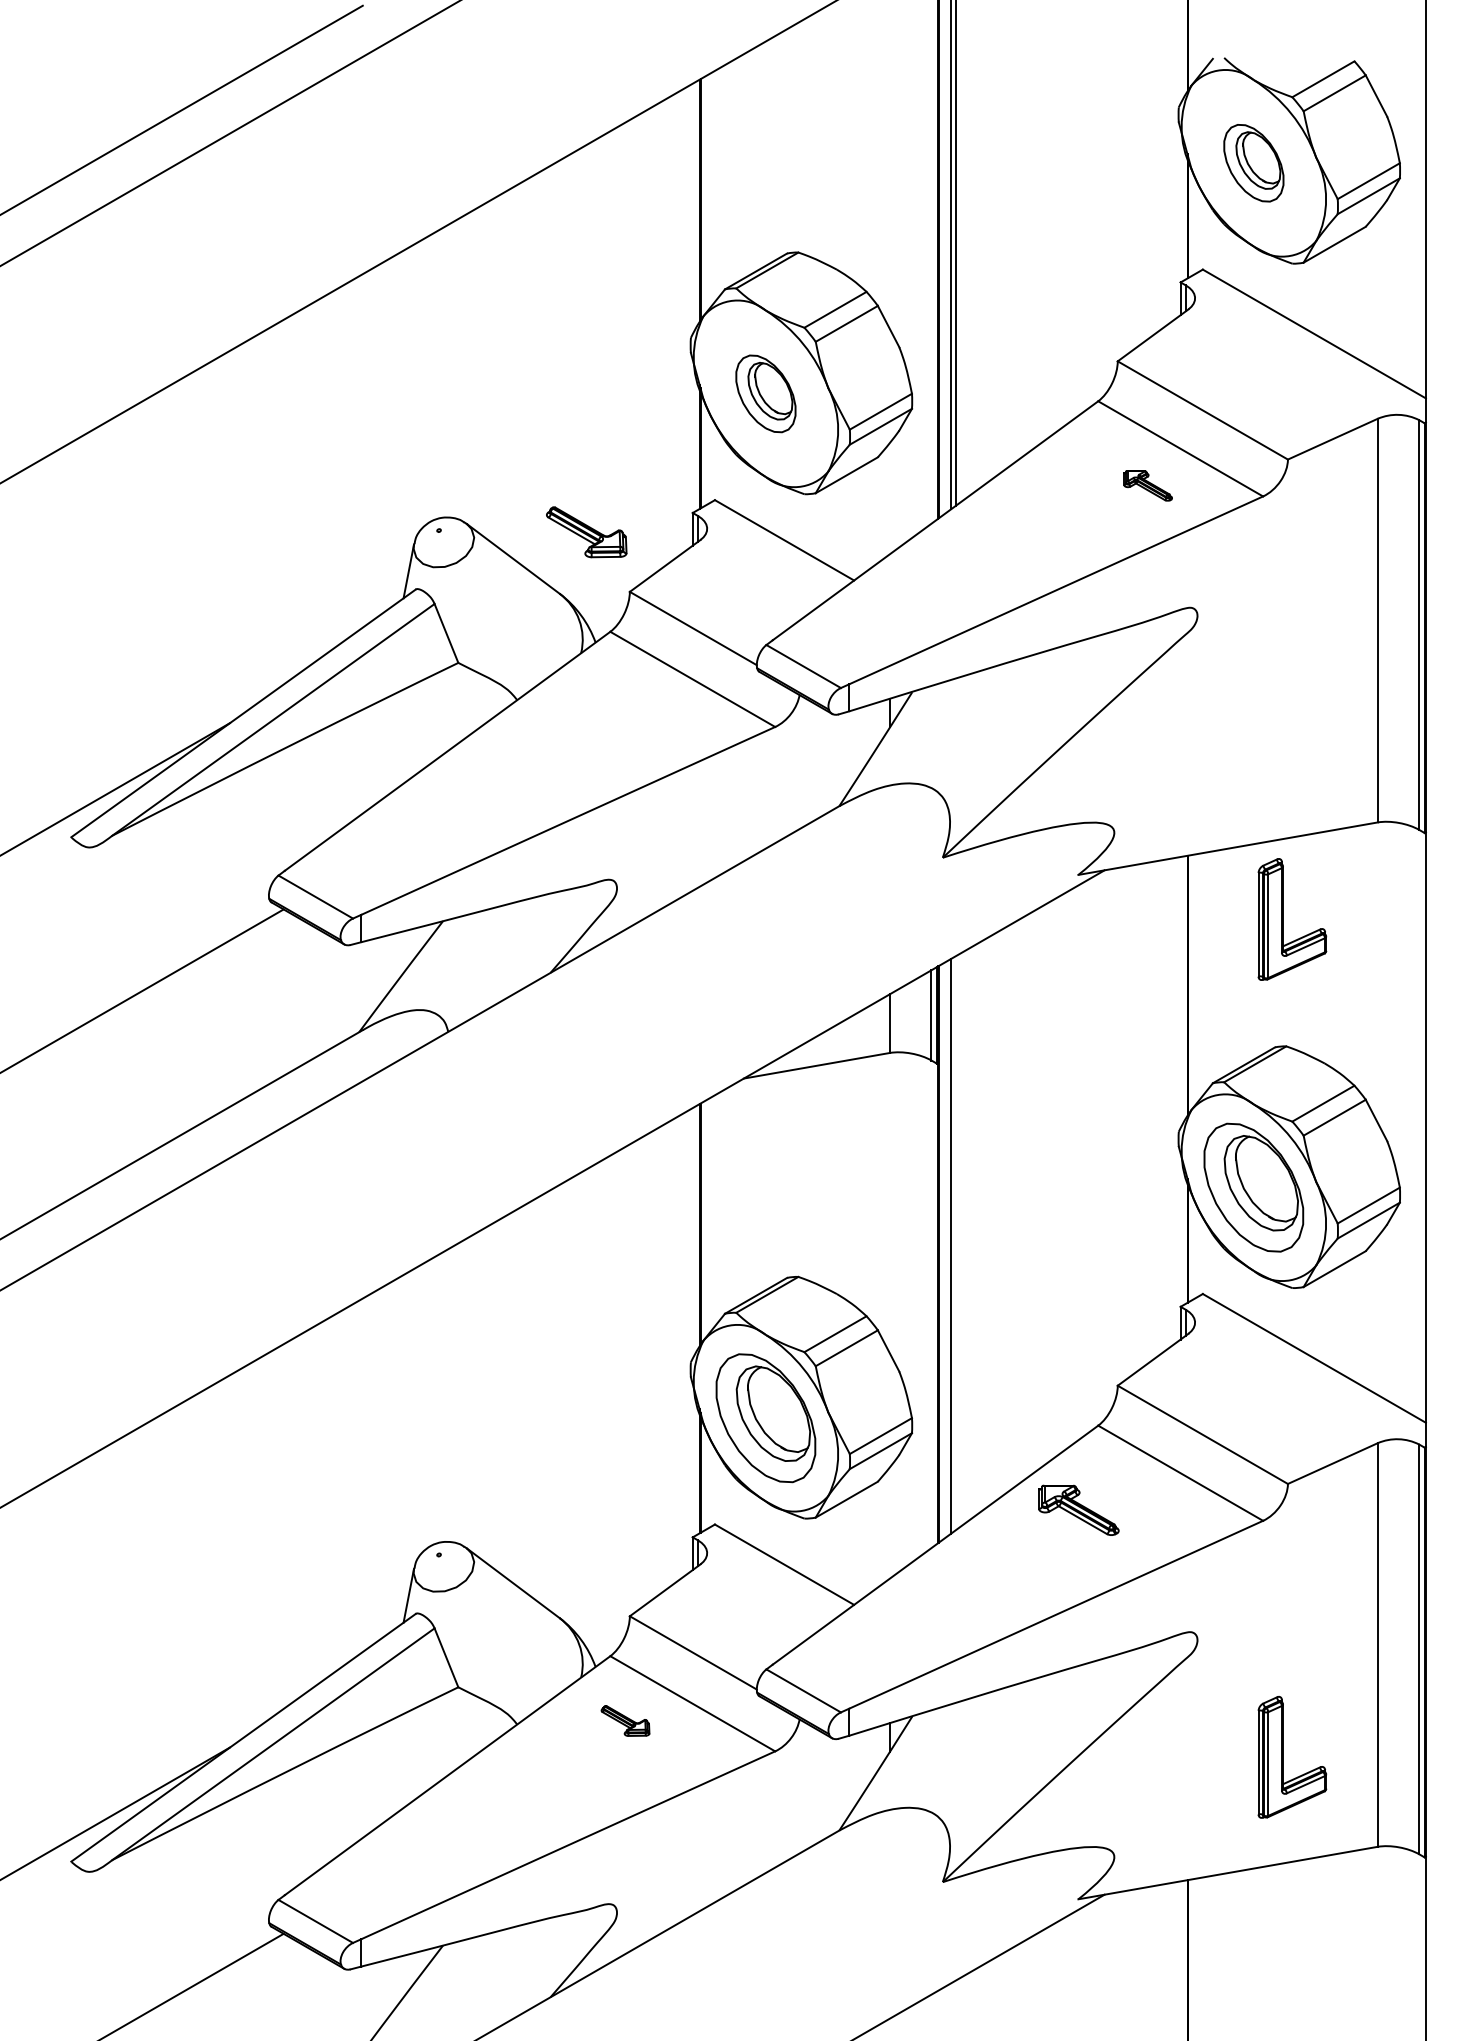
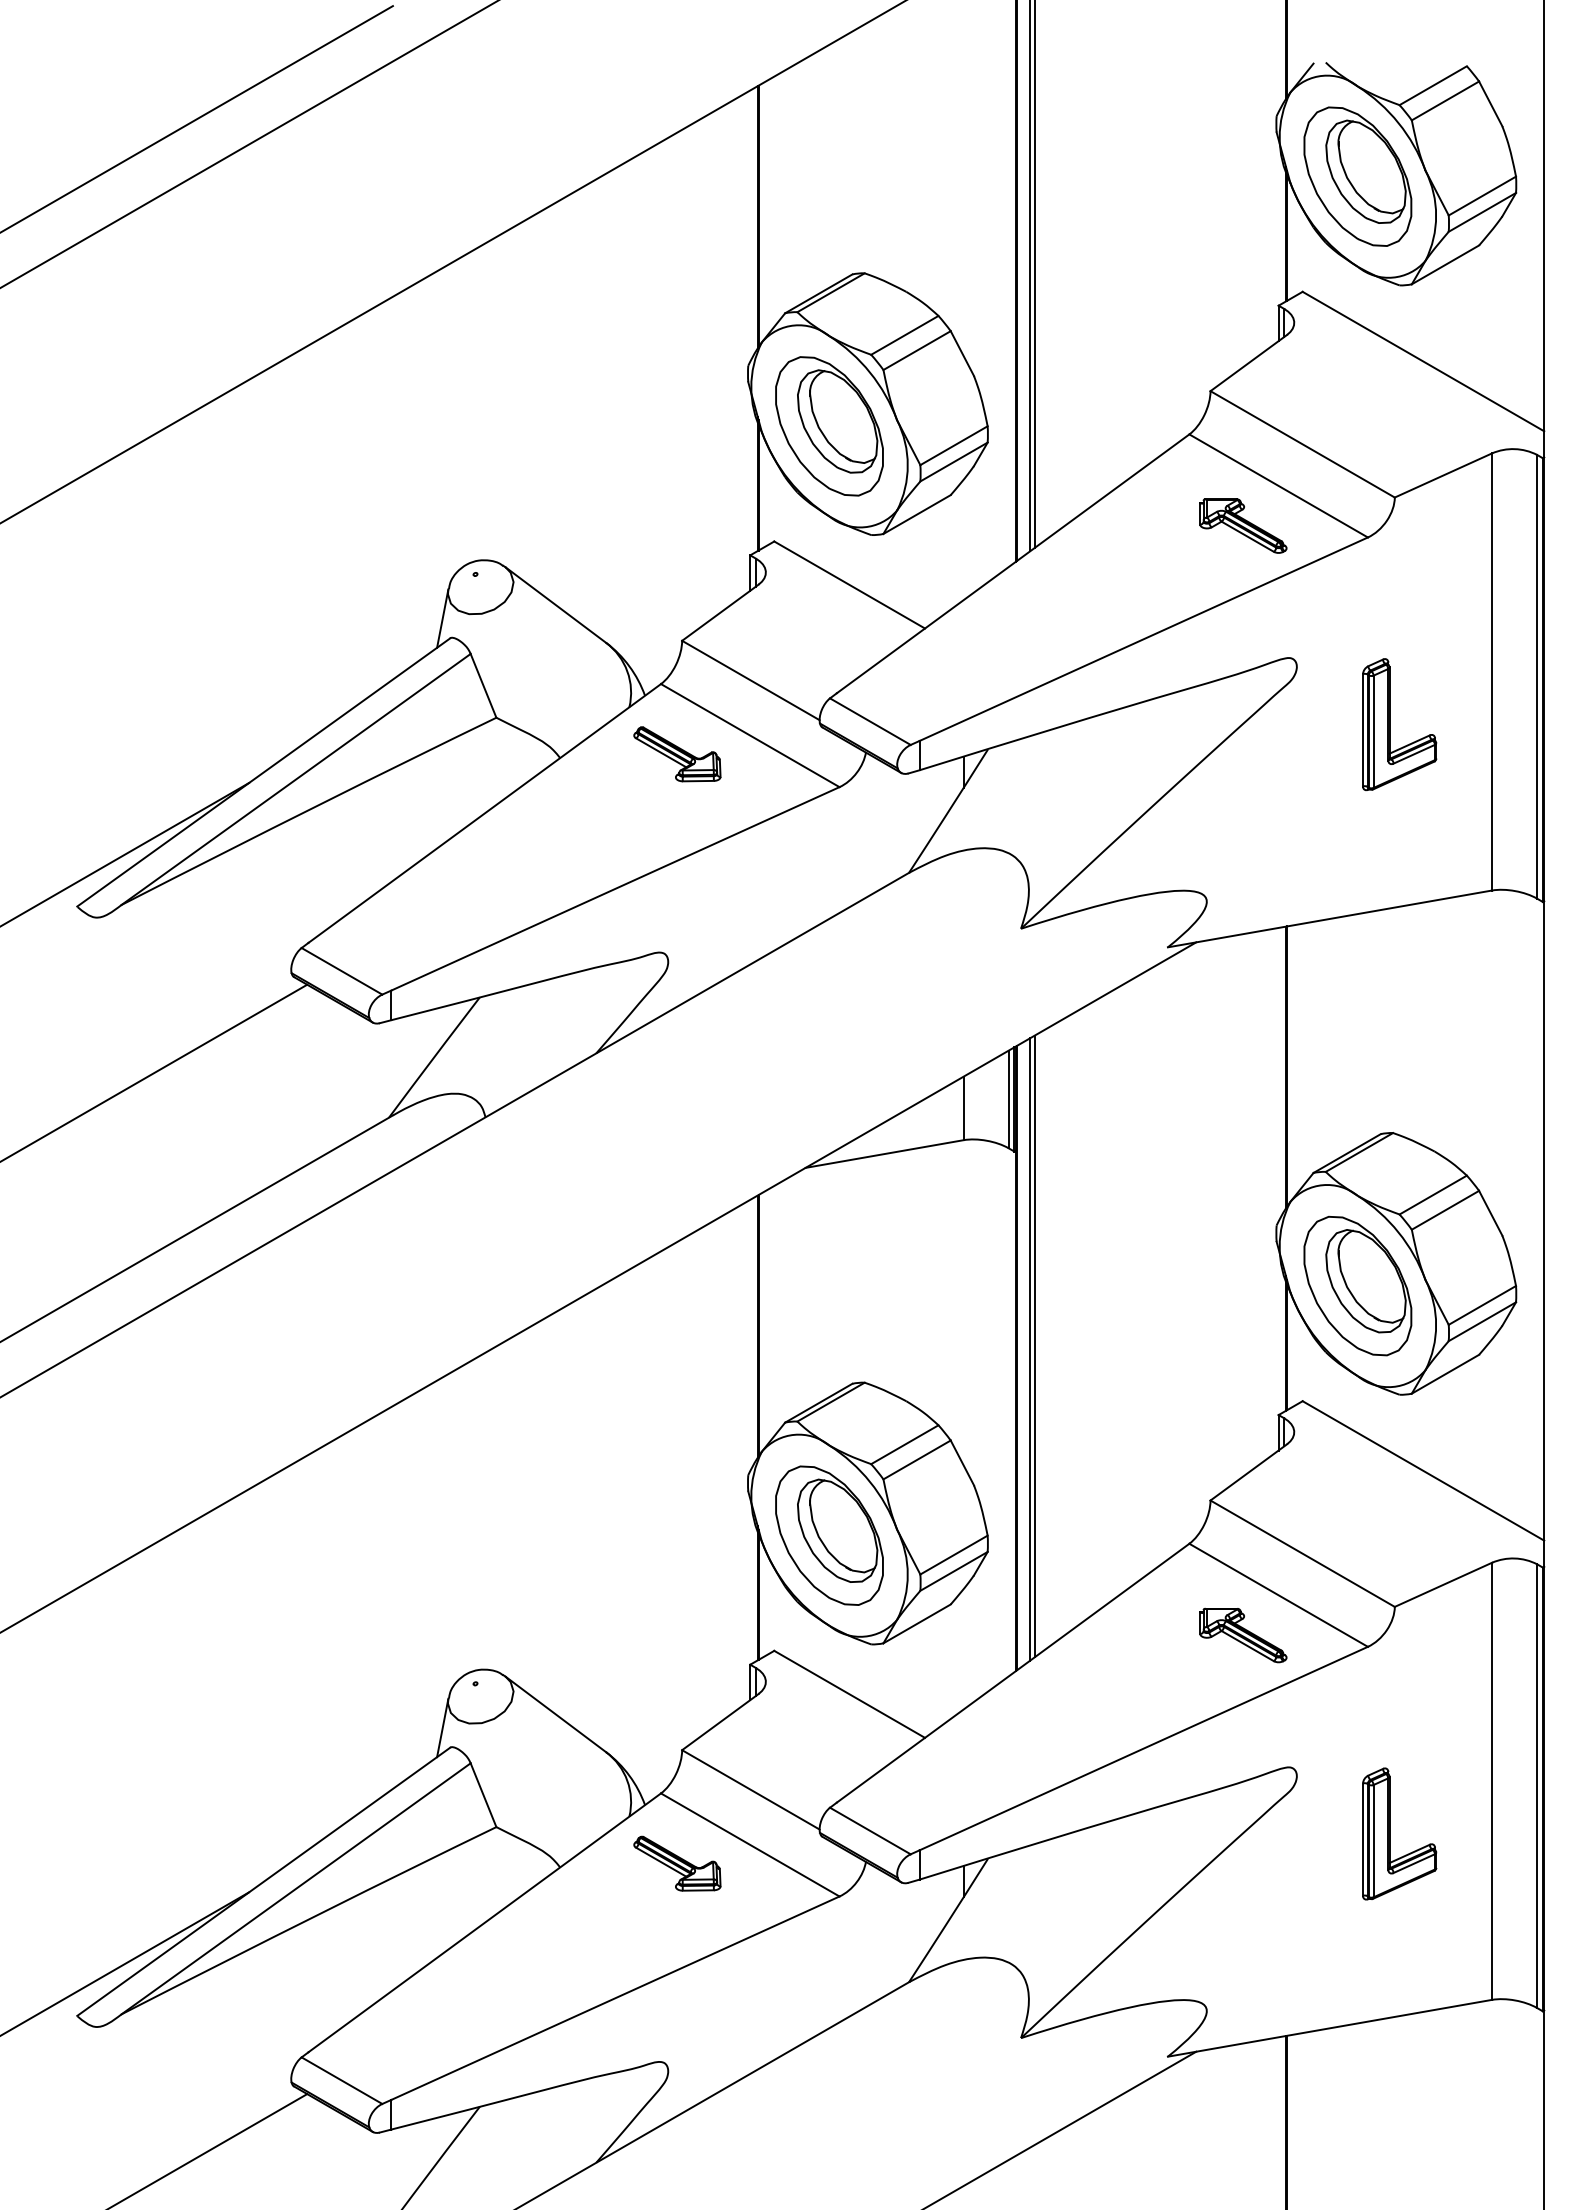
part: (1253, 163) -> (1357, 176), size x1.67
part: (765, 393) -> (829, 426), size x1.67
part: (1148, 485) -> (1243, 525), size x1.67
part: (586, 532) -> (677, 754), moved
part: (1283, 919) -> (1390, 724), moved
line: (955, 1243) -> (1034, 1346), added
part: (1078, 1510) -> (1243, 1635), moved
part: (625, 1720) -> (677, 1863), size x1.67
part: (1283, 1756) -> (1390, 1833), moved

